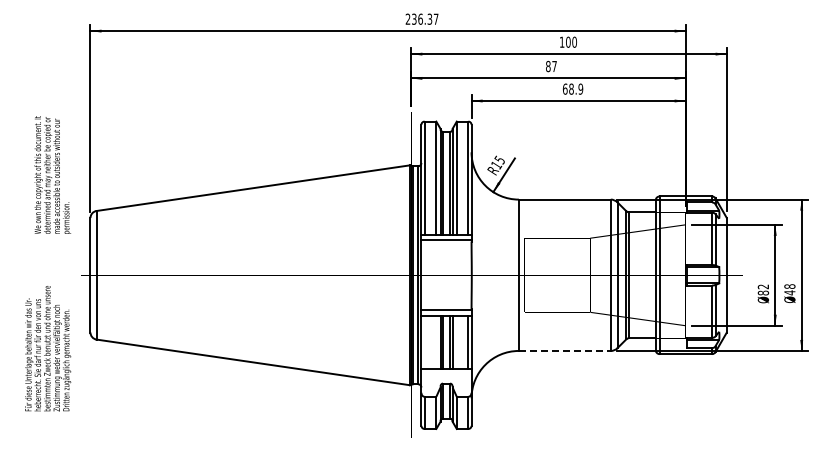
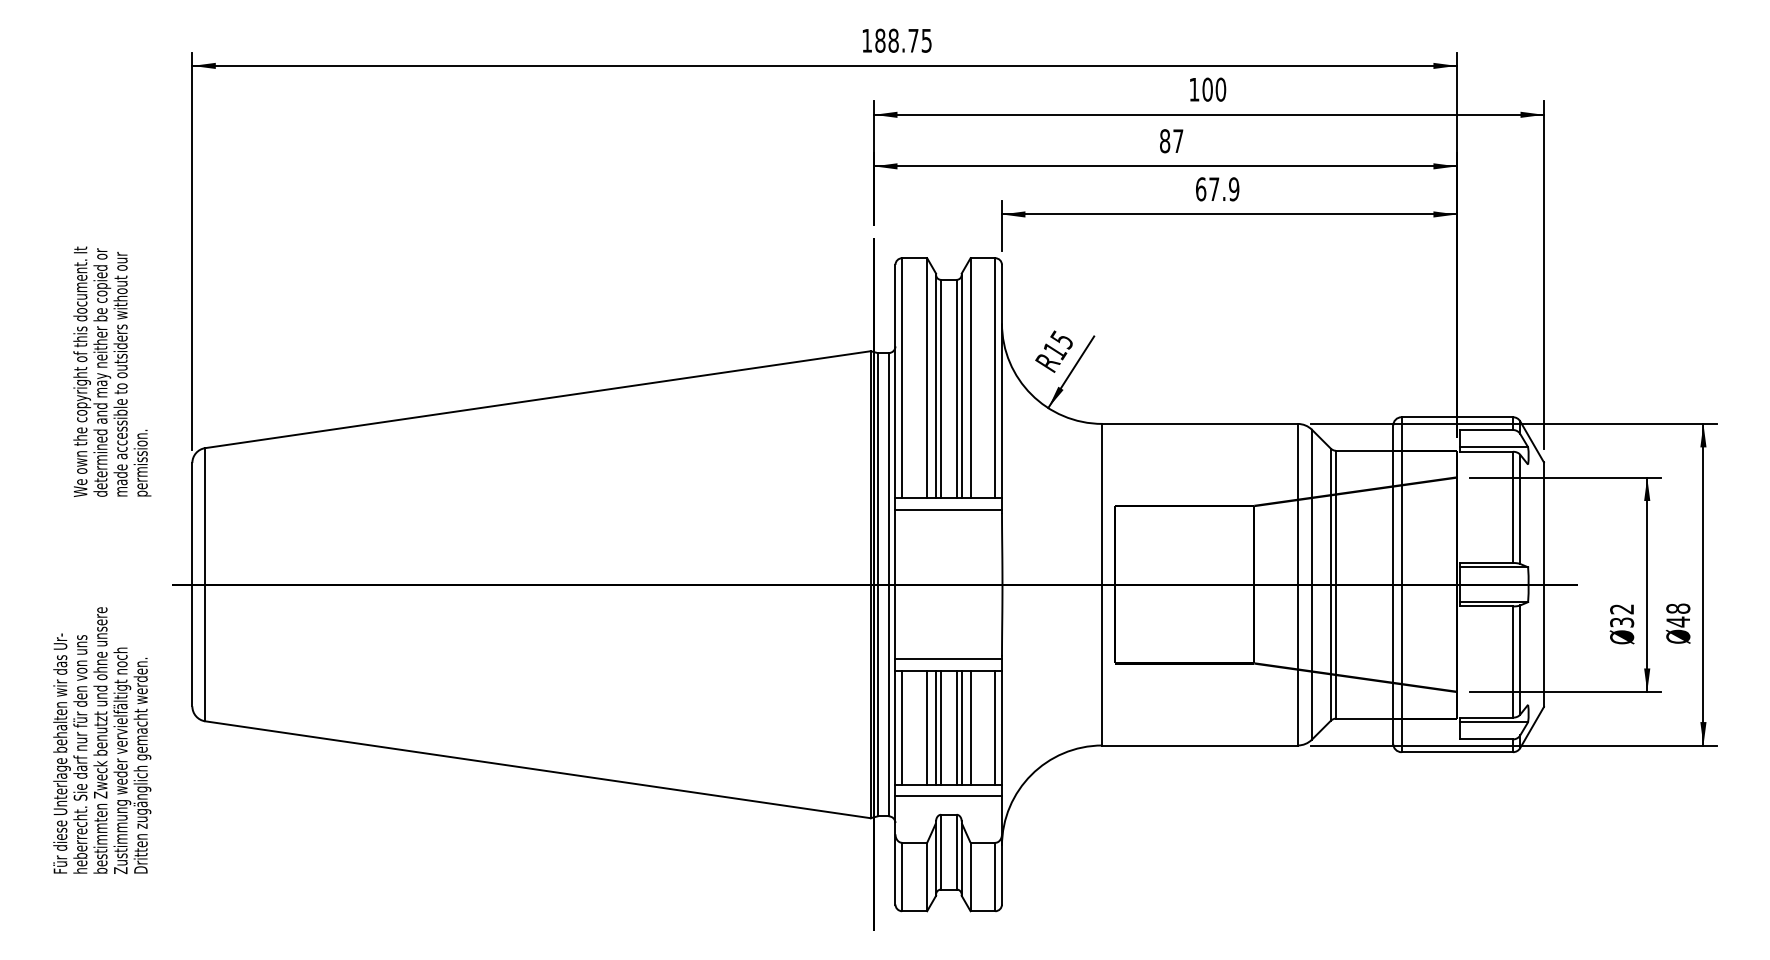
text: (421, 18) -> (895, 39), 236.37 -> 188.75
text: (571, 88) -> (1214, 187), 68.9 -> 67.9
text: (763, 292) -> (1622, 621), 82 -> 32
line: (424, 342) -> (901, 727), added
line: (436, 342) -> (927, 727), added
line: (456, 342) -> (969, 727), added
line: (564, 350) -> (1199, 744), dashed -> solid
line: (446, 374) -> (948, 795), added

